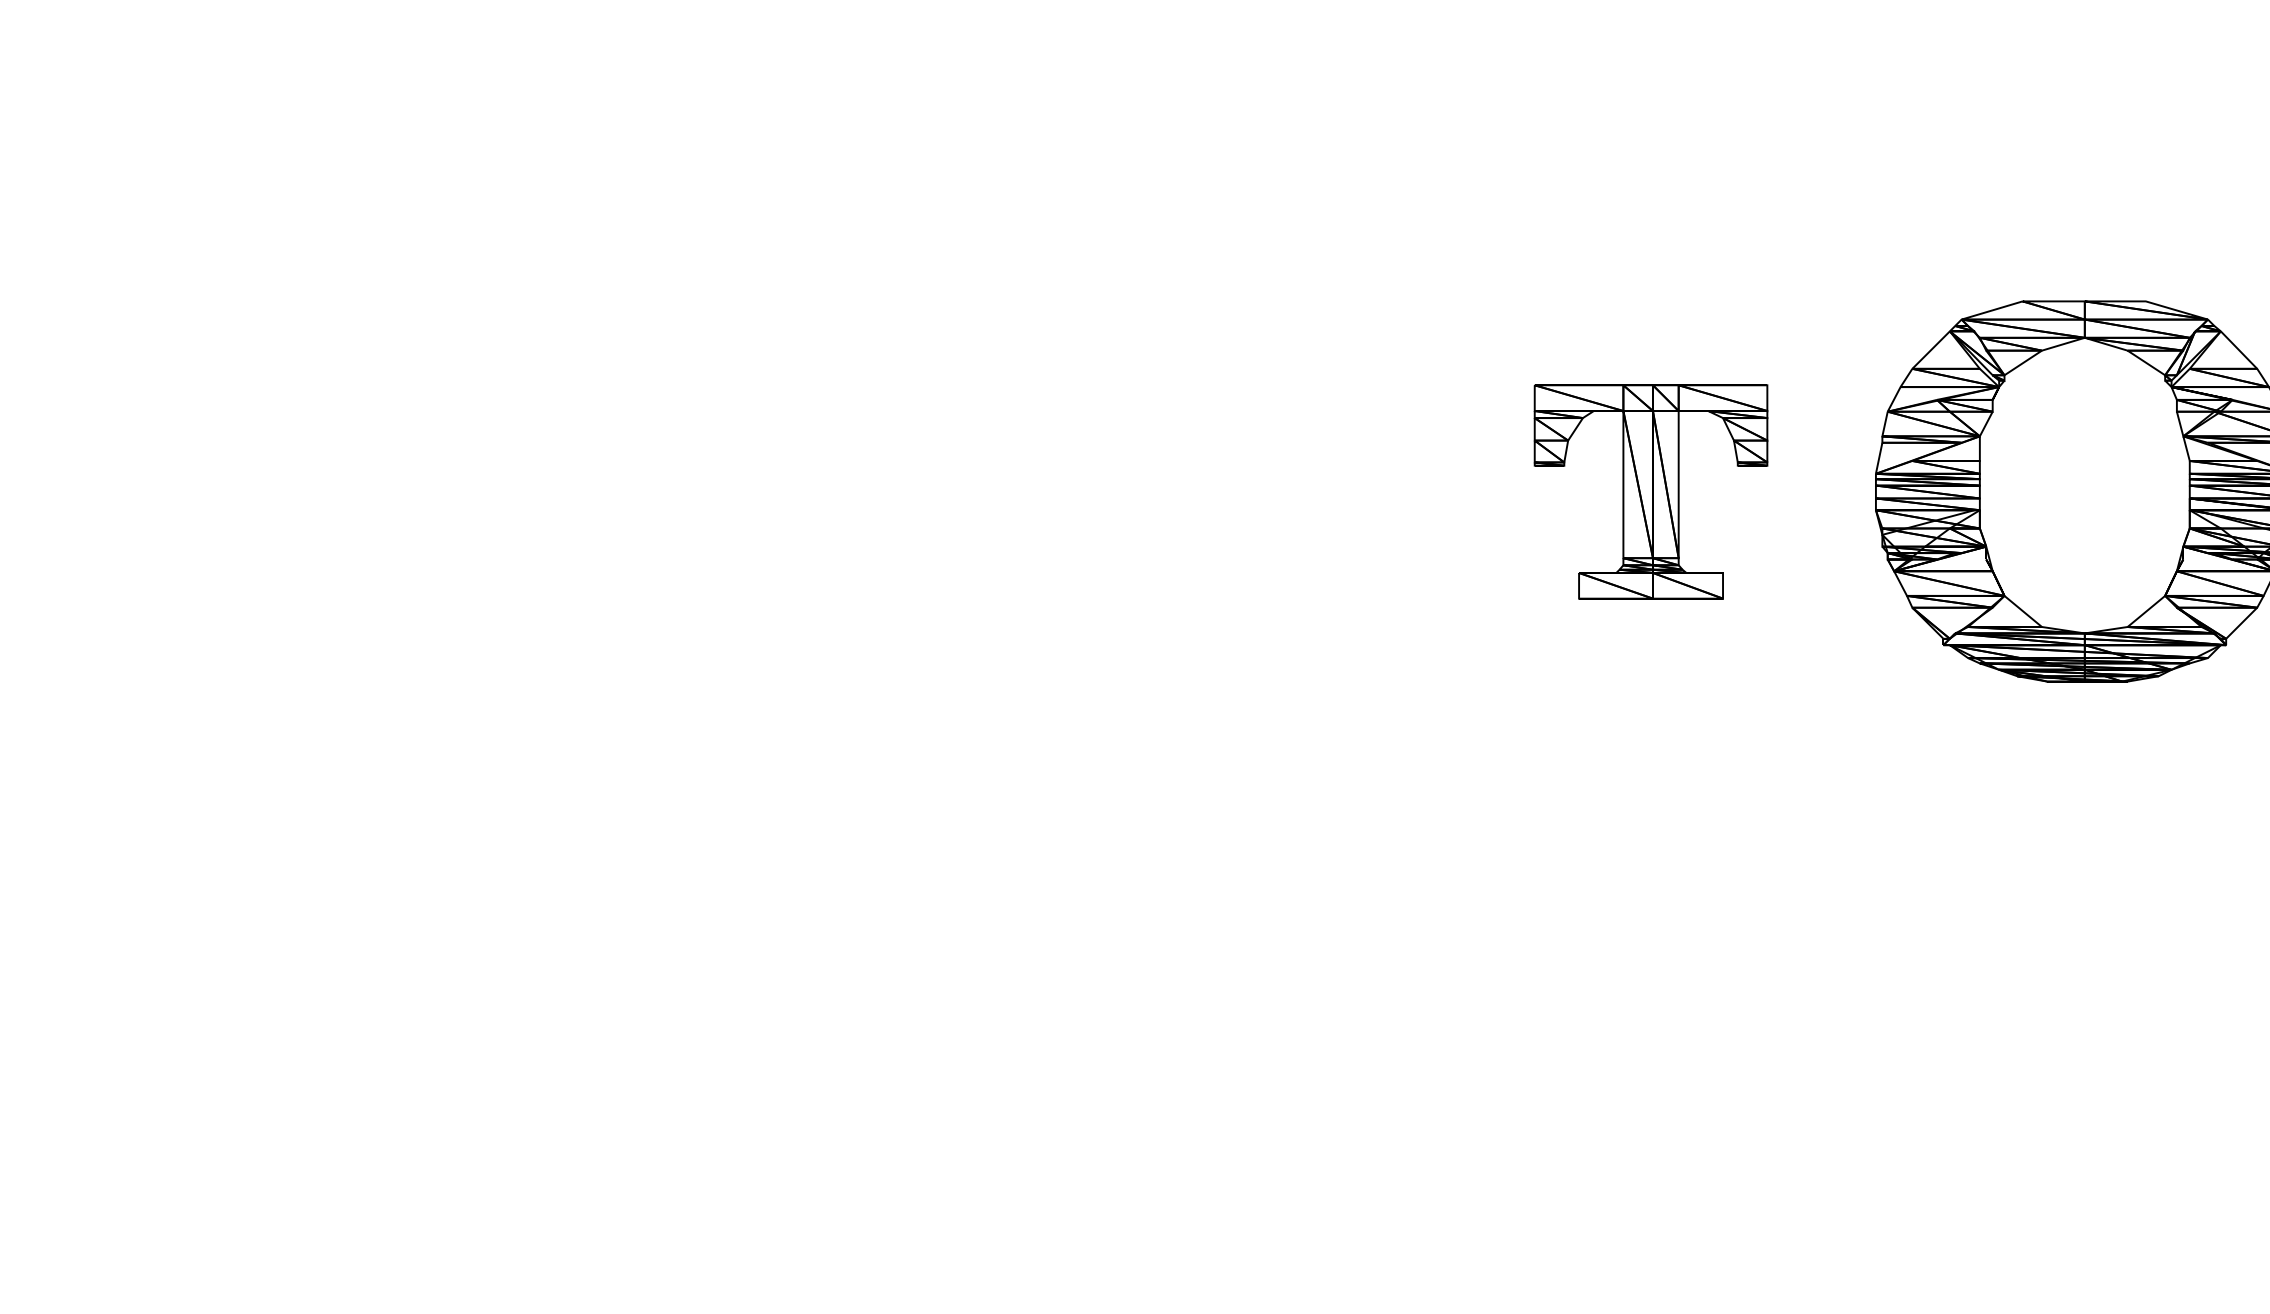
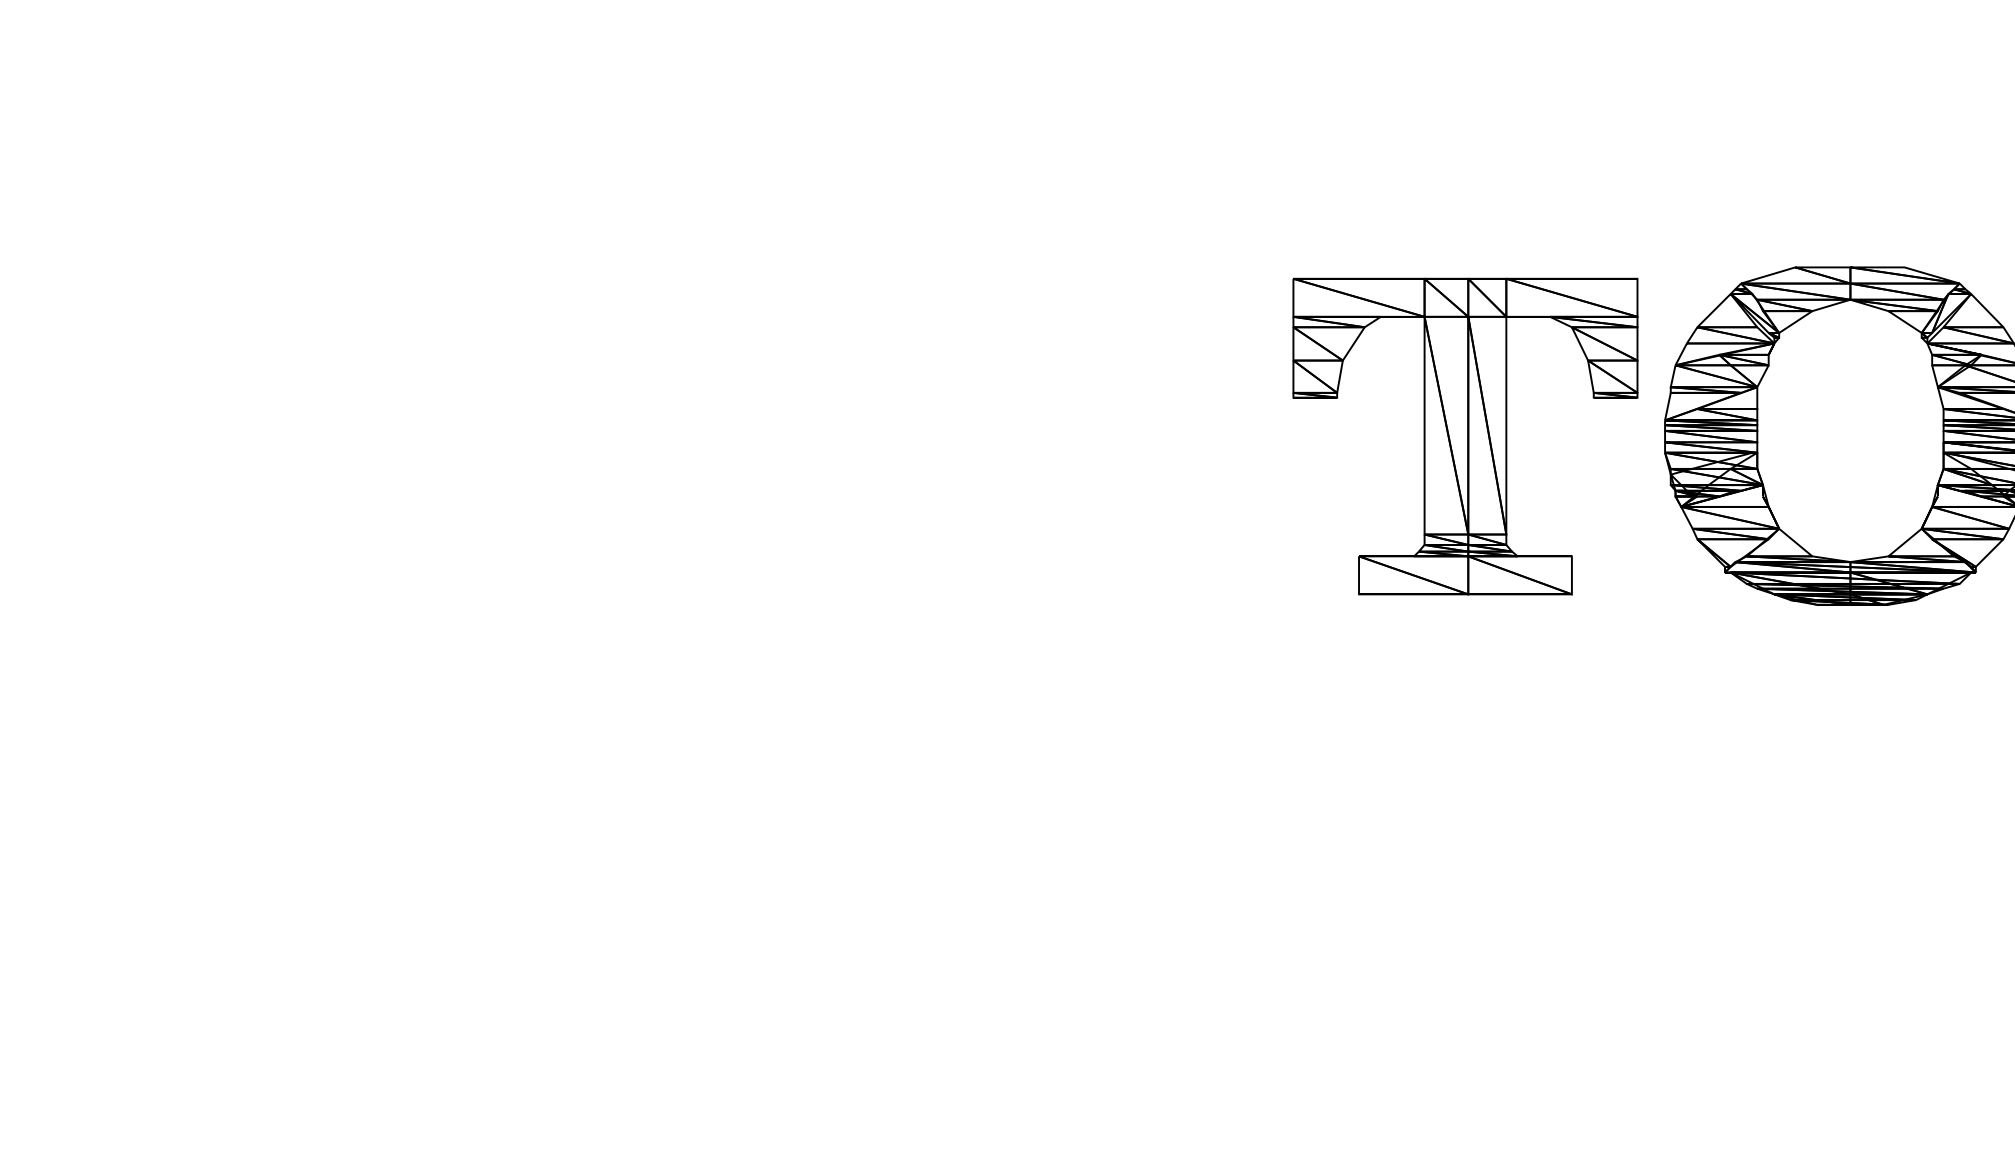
part: (1651, 491) -> (1465, 436), size x1.67

